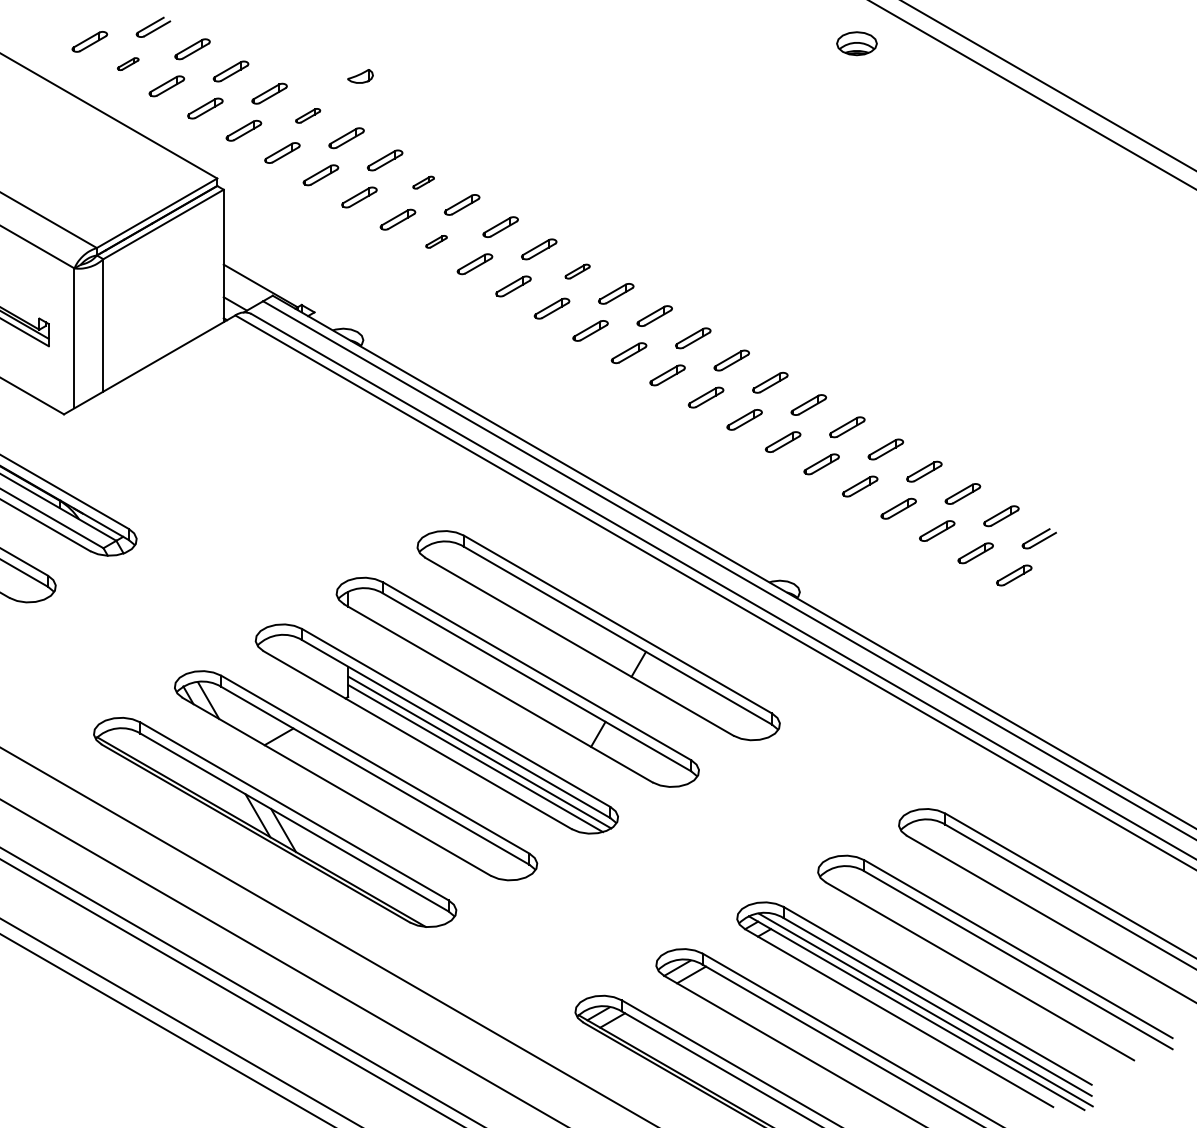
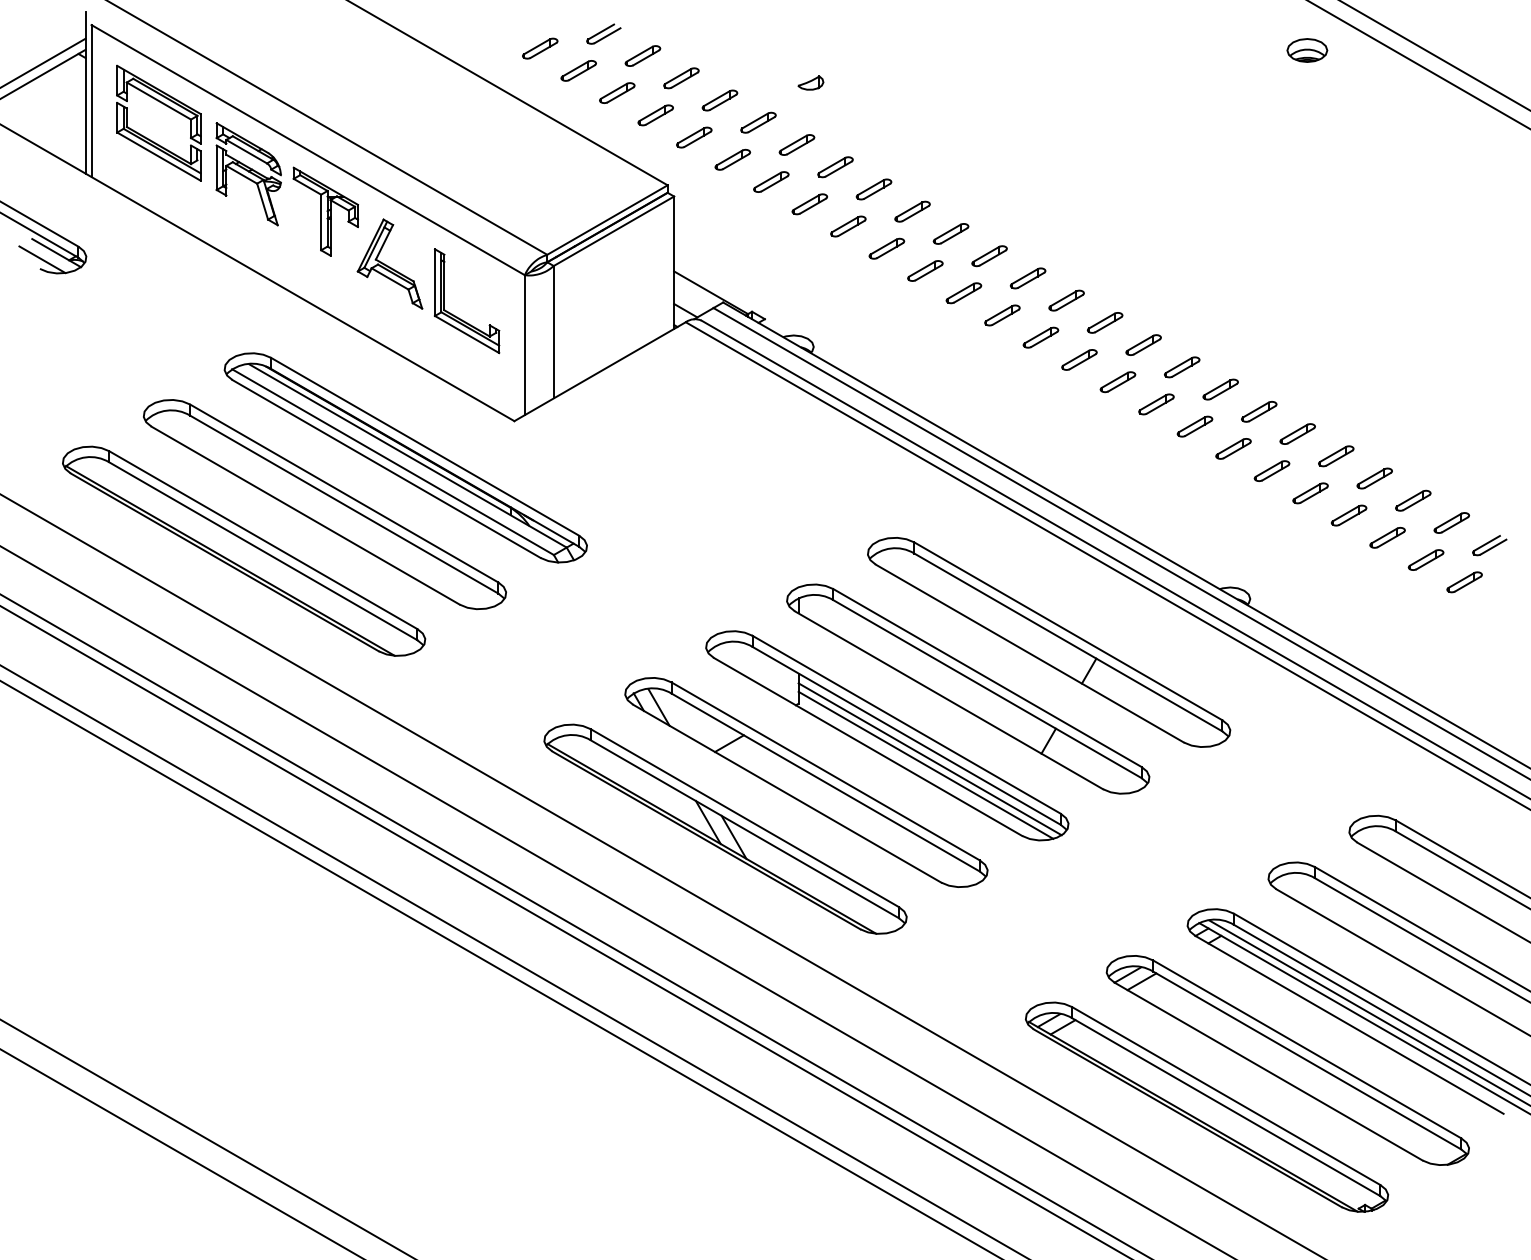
part: (128, 63) -> (578, 70), size x1.67
part: (308, 115) -> (758, 122), size x1.43
part: (423, 182) -> (873, 189), size x1.67
part: (436, 241) -> (886, 248), size x1.67
part: (577, 271) -> (1027, 278), size x1.43

